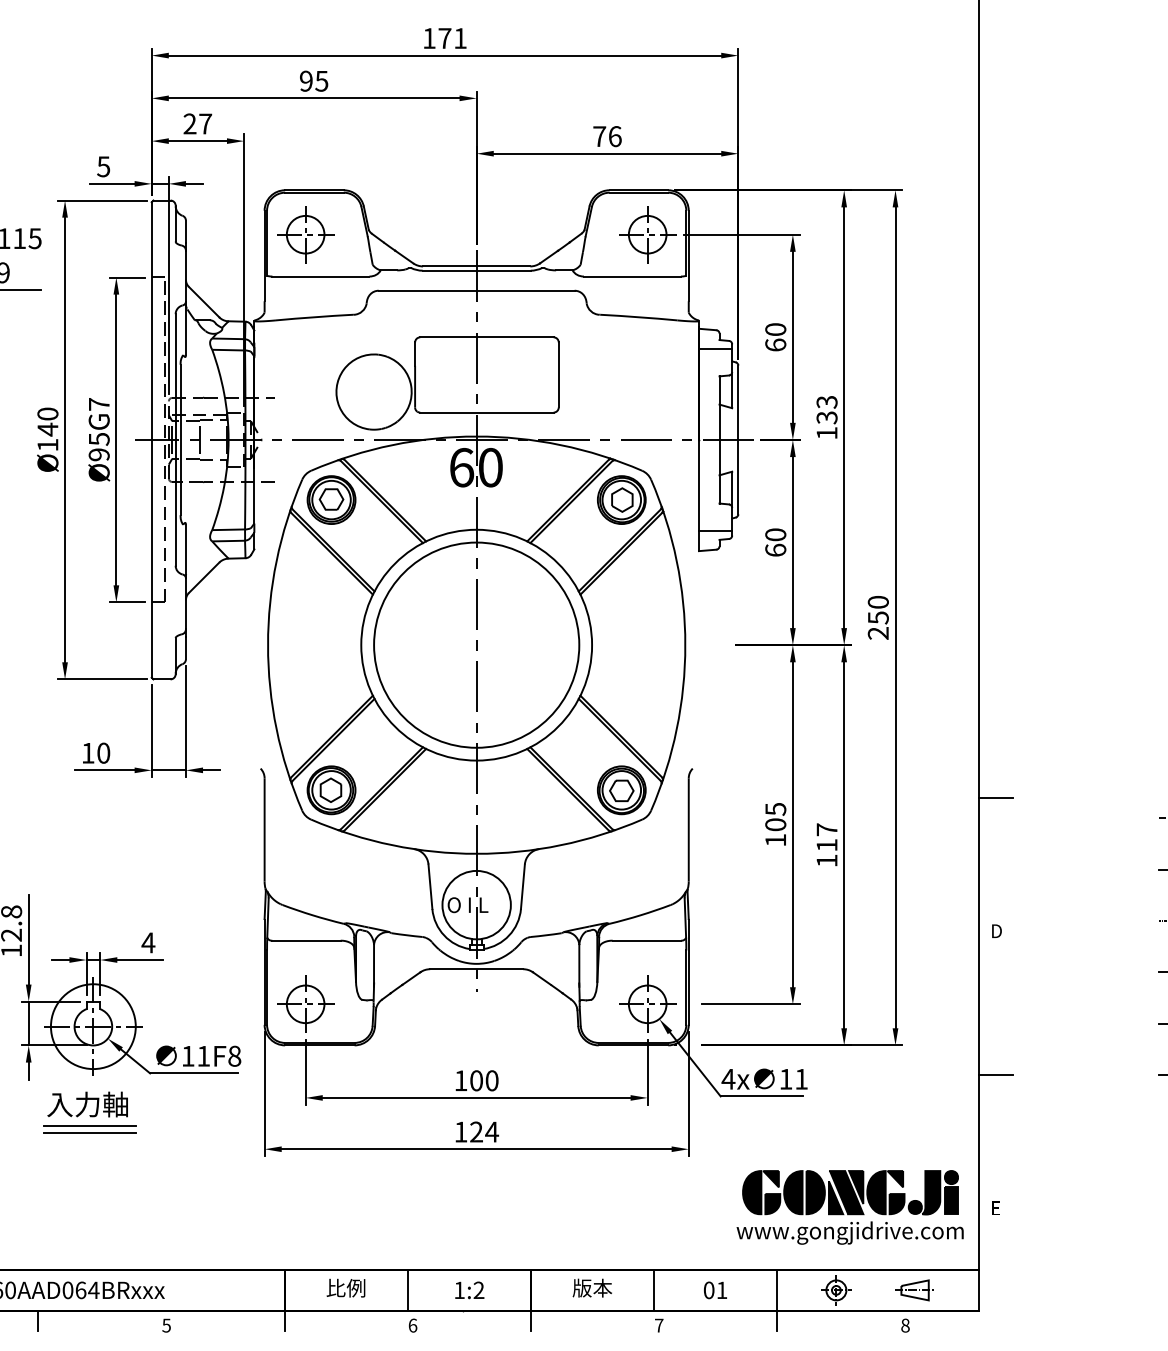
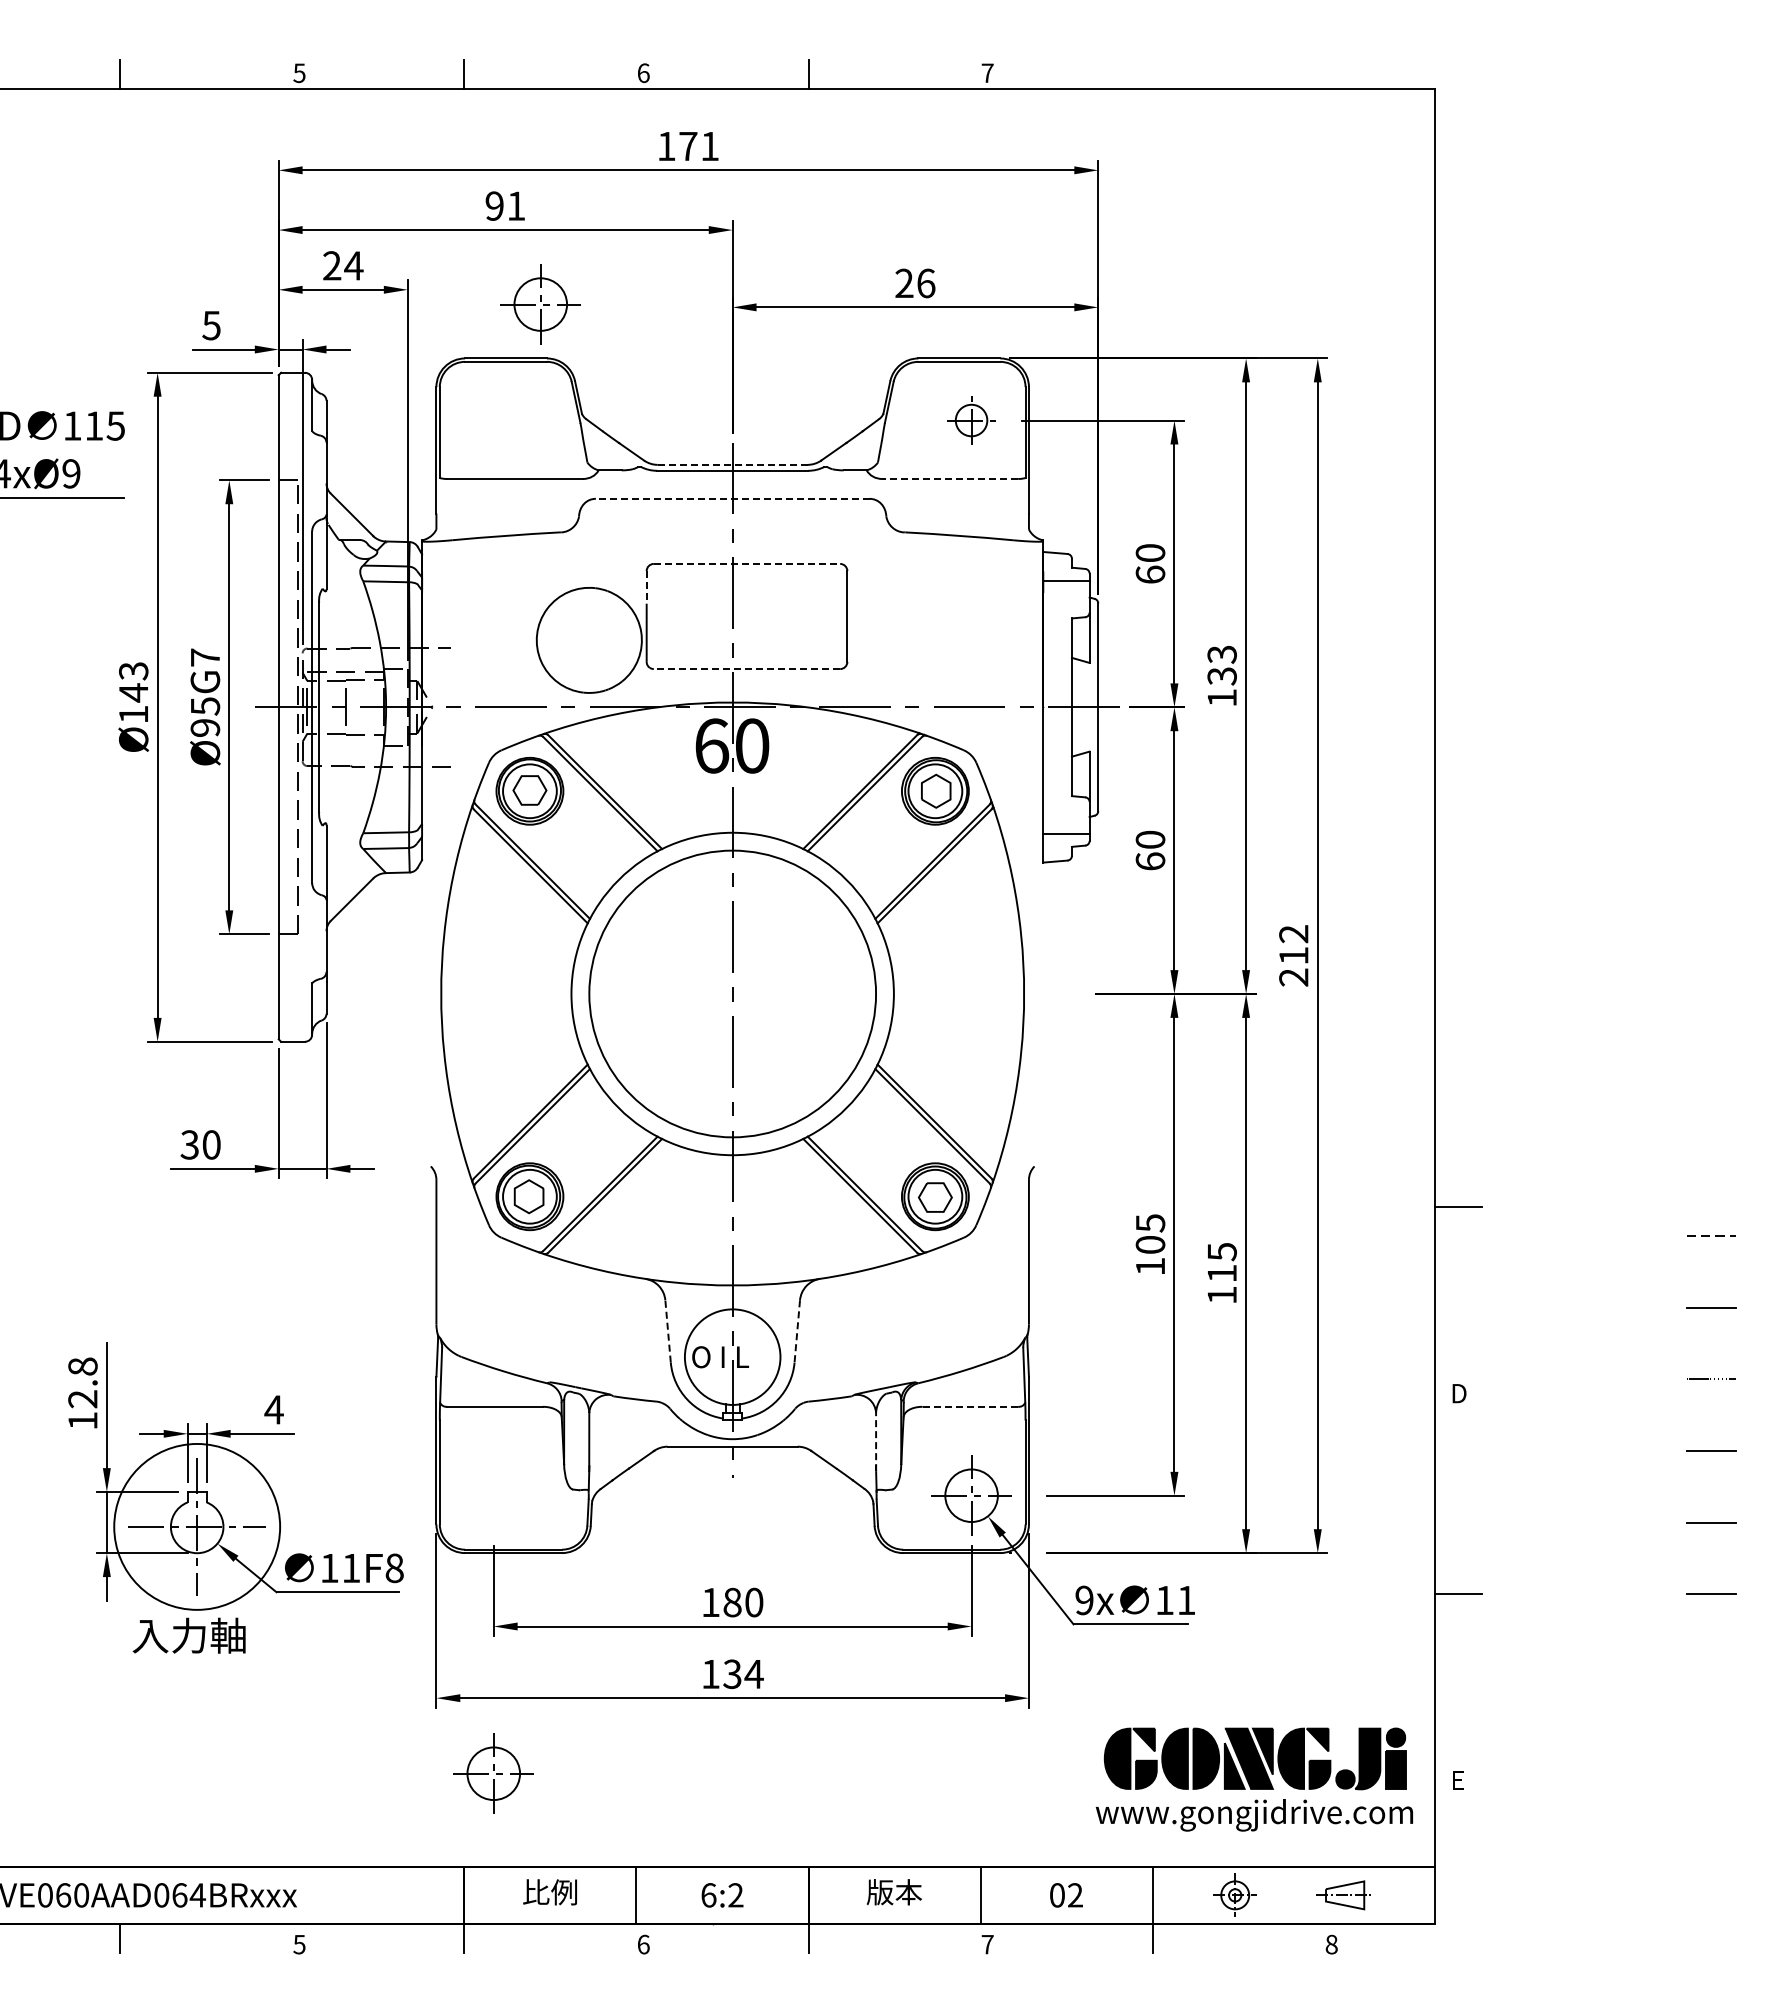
text: (321, 80) -> (516, 205), 95 -> 91
text: (205, 123) -> (353, 265), 27 -> 24
text: (599, 135) -> (904, 282), 76 -> 26
part: (305, 234) -> (540, 304), moved
part: (647, 234) -> (971, 420), size x0.6
line: (476, 266) -> (732, 464), solid -> dashed
line: (632, 276) -> (950, 479), solid -> dashed
line: (476, 290) -> (732, 498), solid -> dashed
line: (487, 337) -> (747, 563), solid -> dashed
line: (414, 354) -> (646, 587), solid -> dashed
line: (486, 412) -> (746, 669), solid -> dashed
text: (47, 414) -> (133, 671), Ø140 -> Ø143
text: (878, 610) -> (1293, 945), 250 -> 212
text: (87, 752) -> (189, 1144), 10 -> 30
text: (827, 829) -> (1222, 1251), 117 -> 115
line: (430, 886) -> (668, 1330), solid -> dashed
line: (523, 886) -> (797, 1331), solid -> dashed
line: (646, 940) -> (970, 1406), solid -> dashed
line: (579, 965) -> (876, 1441), solid -> dashed
part: (305, 1004) -> (493, 1773), moved
circle: (92, 1026) -> (196, 1526), size x1.4
text: (728, 1079) -> (1084, 1600), 4x -> 9x
text: (476, 1080) -> (732, 1602), 100 -> 180
line: (90, 1125) -> (192, 1665), removed
text: (476, 1132) -> (732, 1674), 124 -> 134
line: (90, 1133) -> (192, 1675), removed
text: (459, 1290) -> (708, 1895), 1:2 -> 6:2
text: (722, 1290) -> (1075, 1895), 01 -> 02

